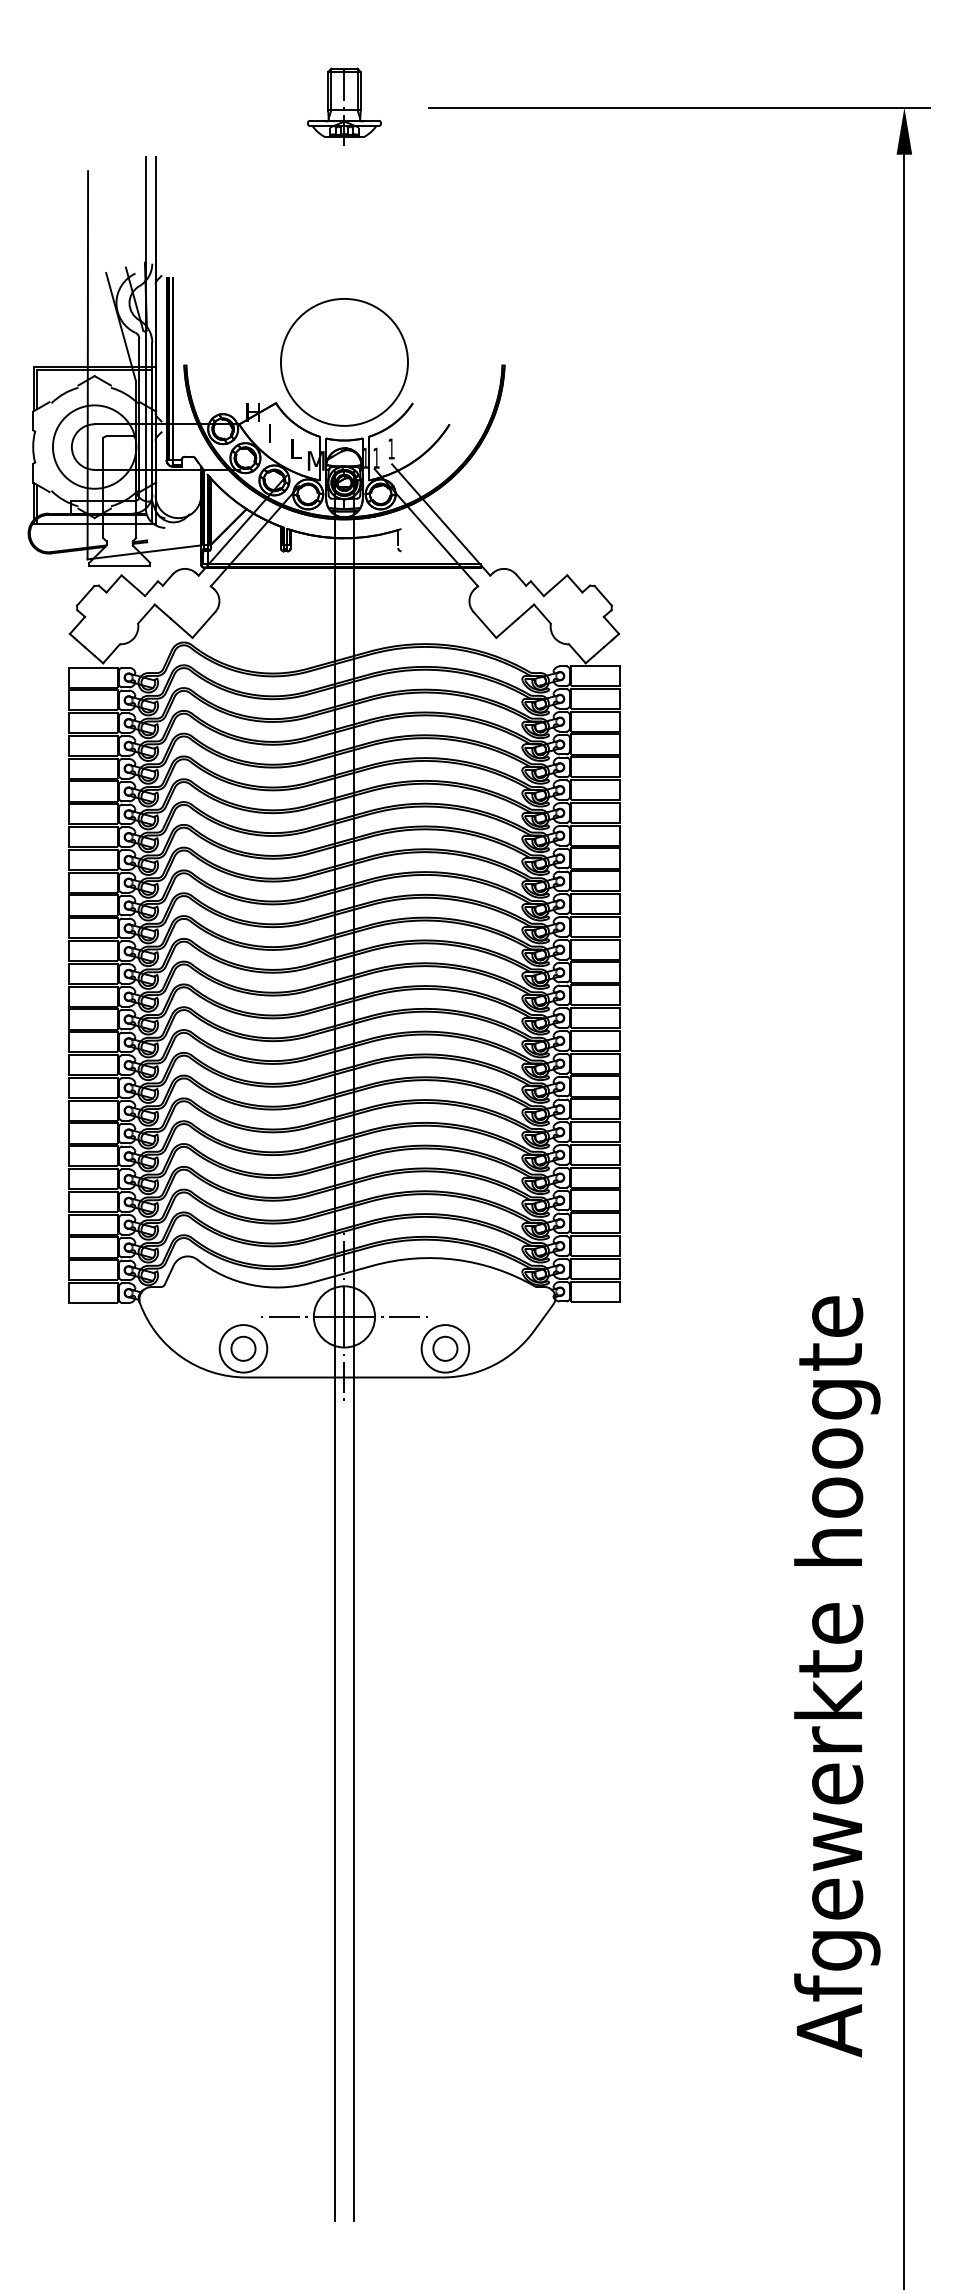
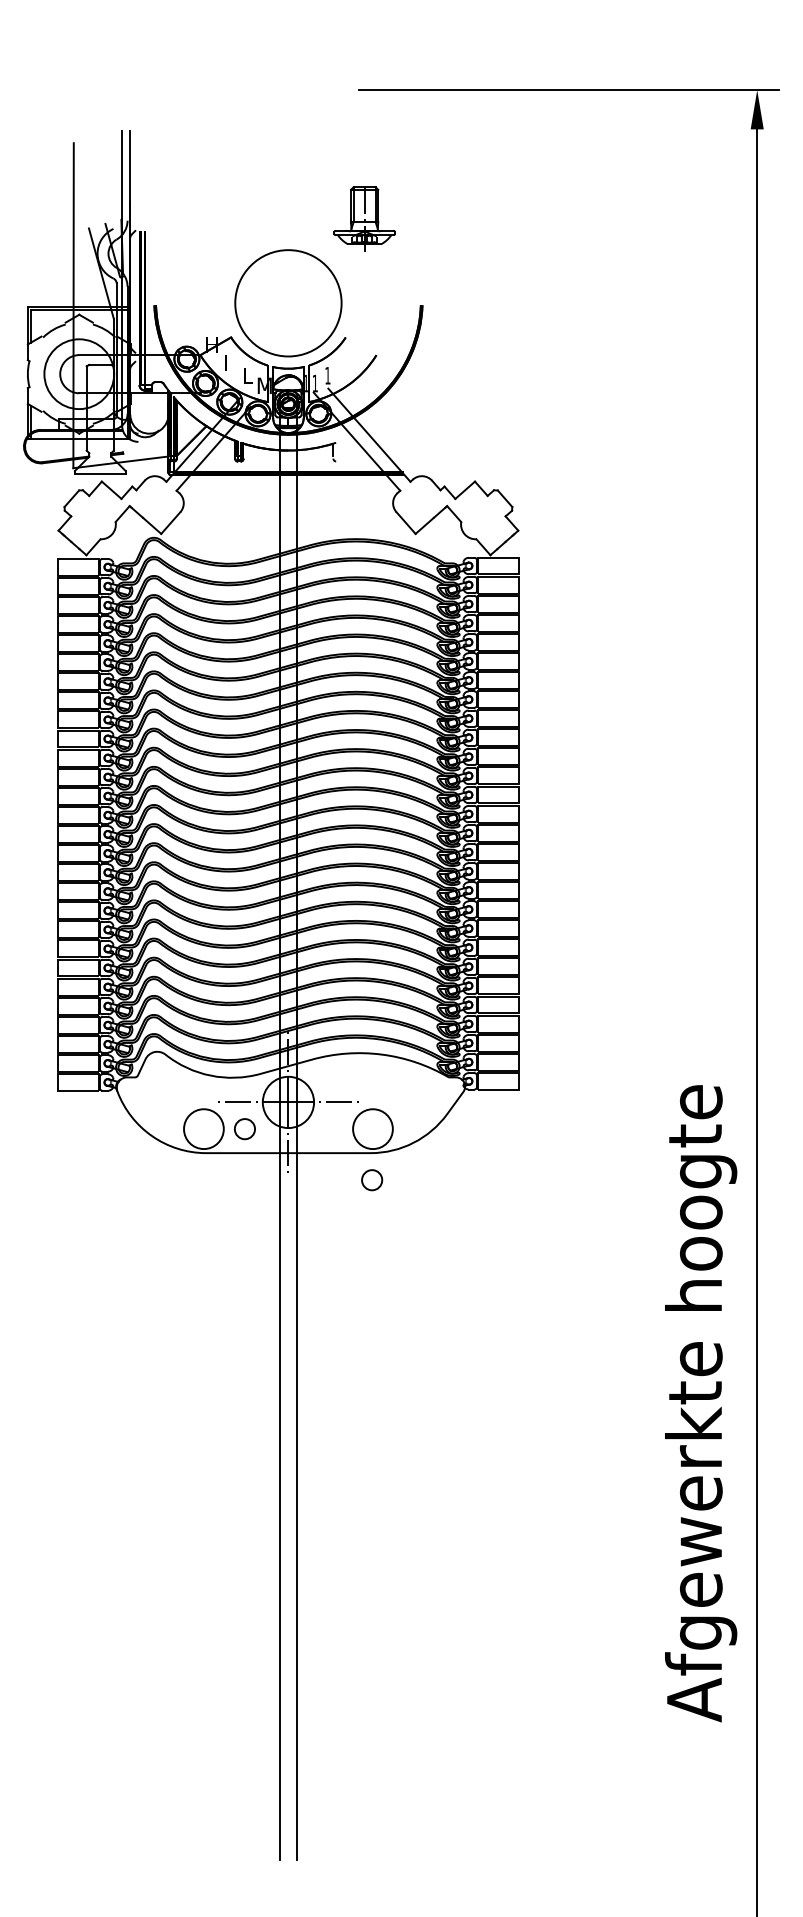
part: (344, 106) -> (364, 218), moved
circle: (243, 1348) -> (244, 1128), moved
circle: (445, 1348) -> (372, 1179), moved

